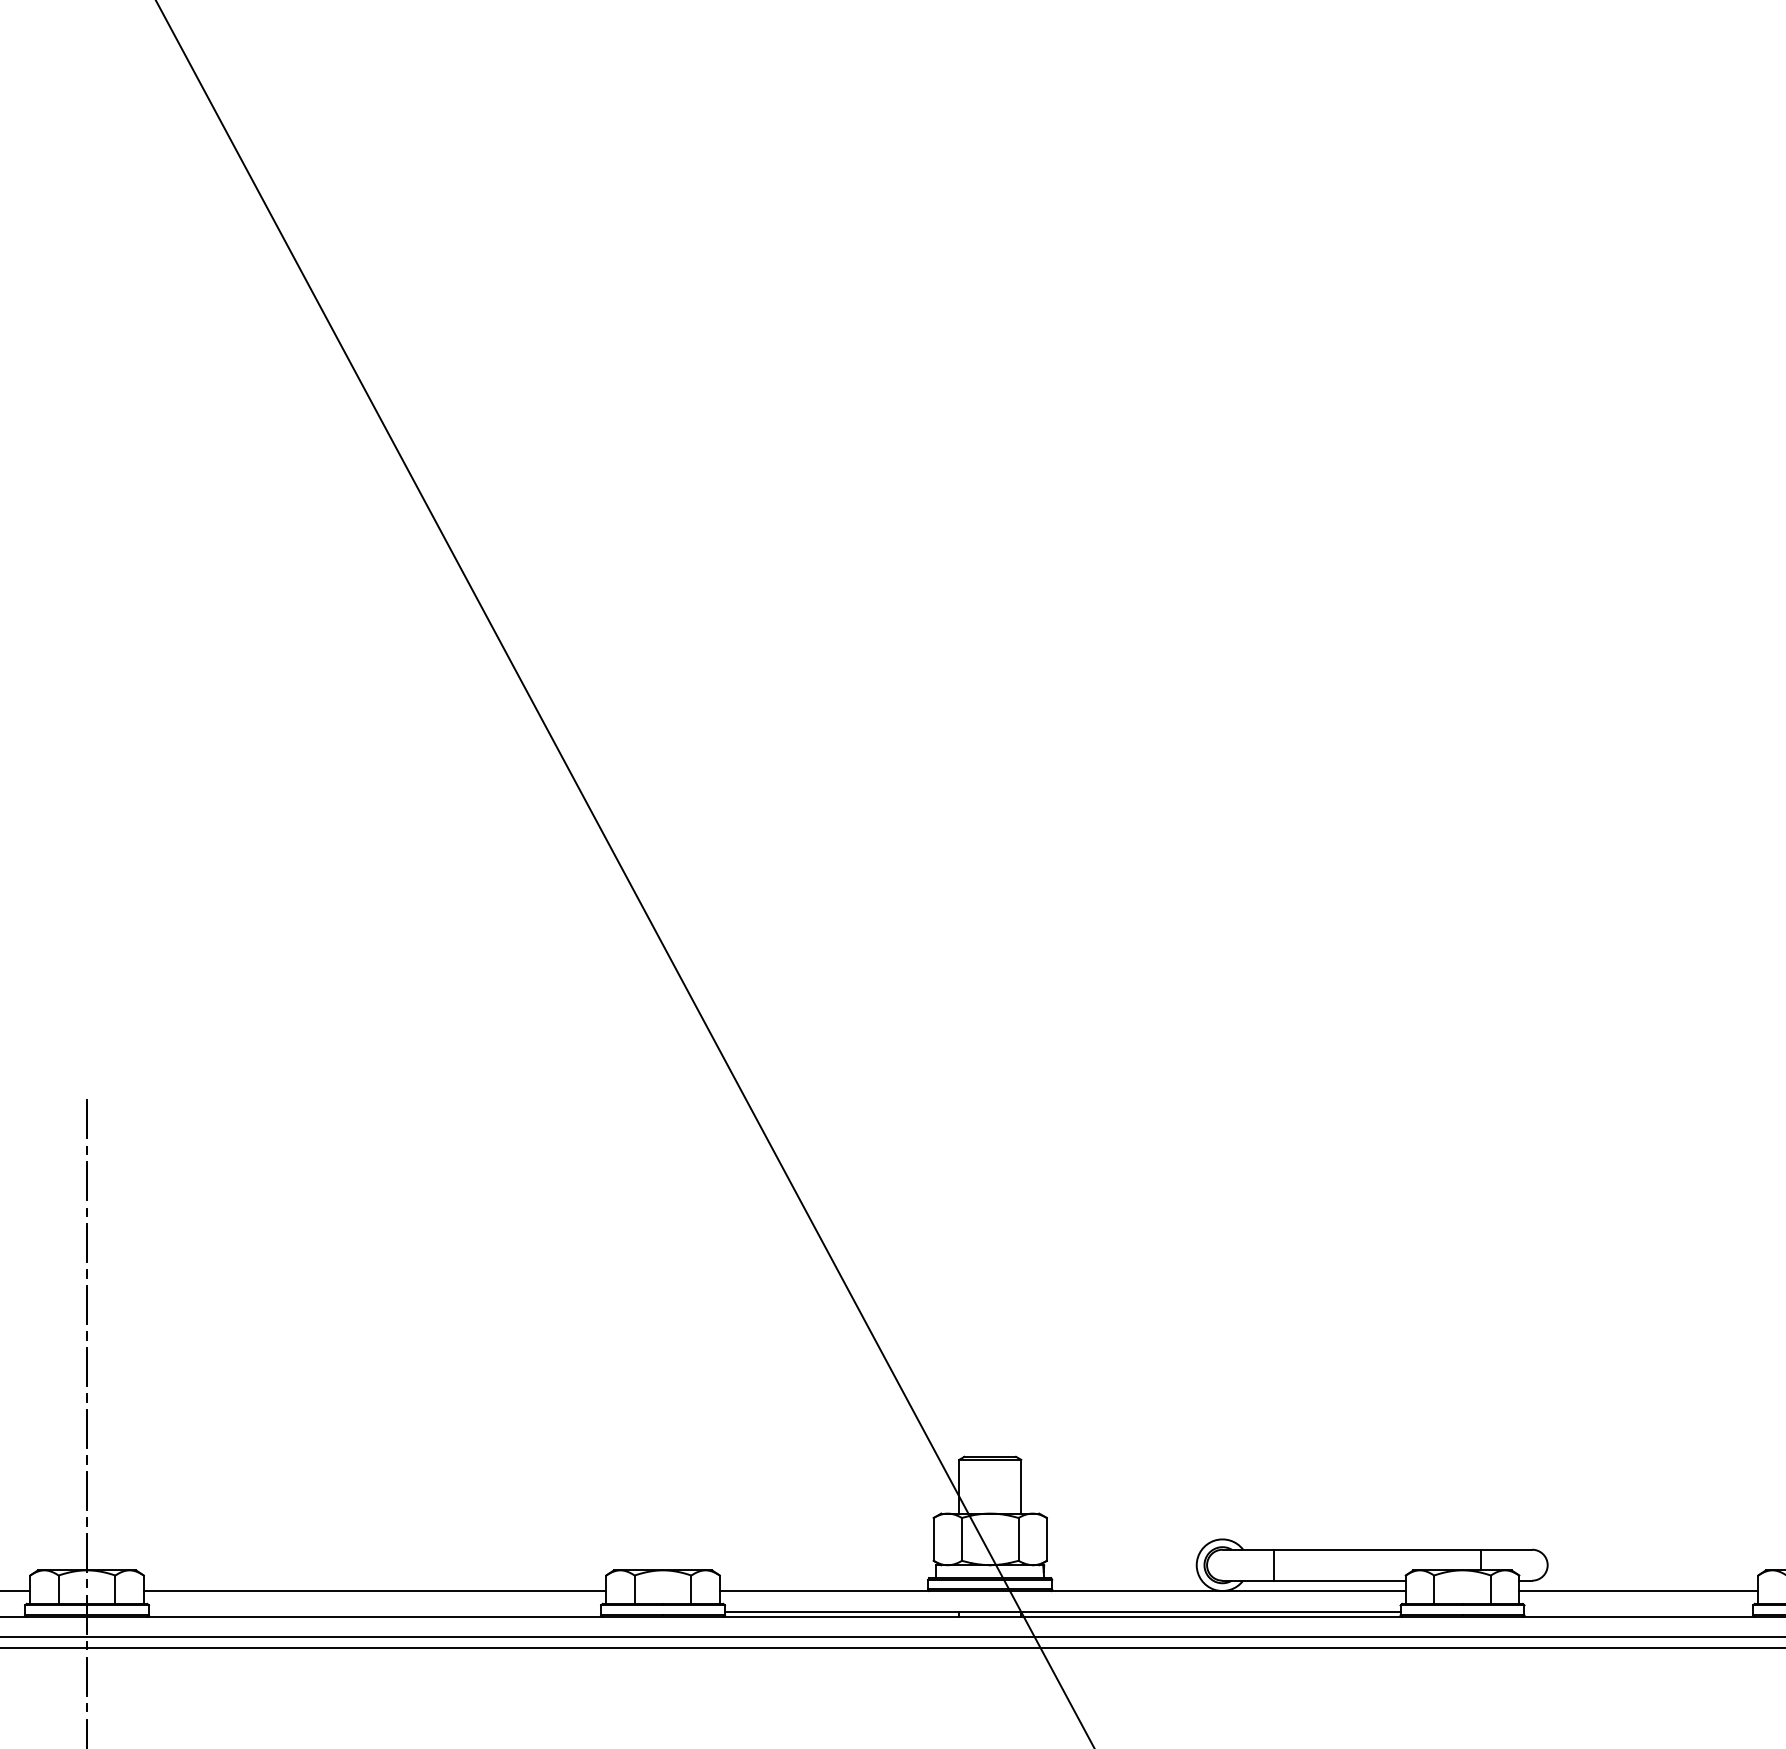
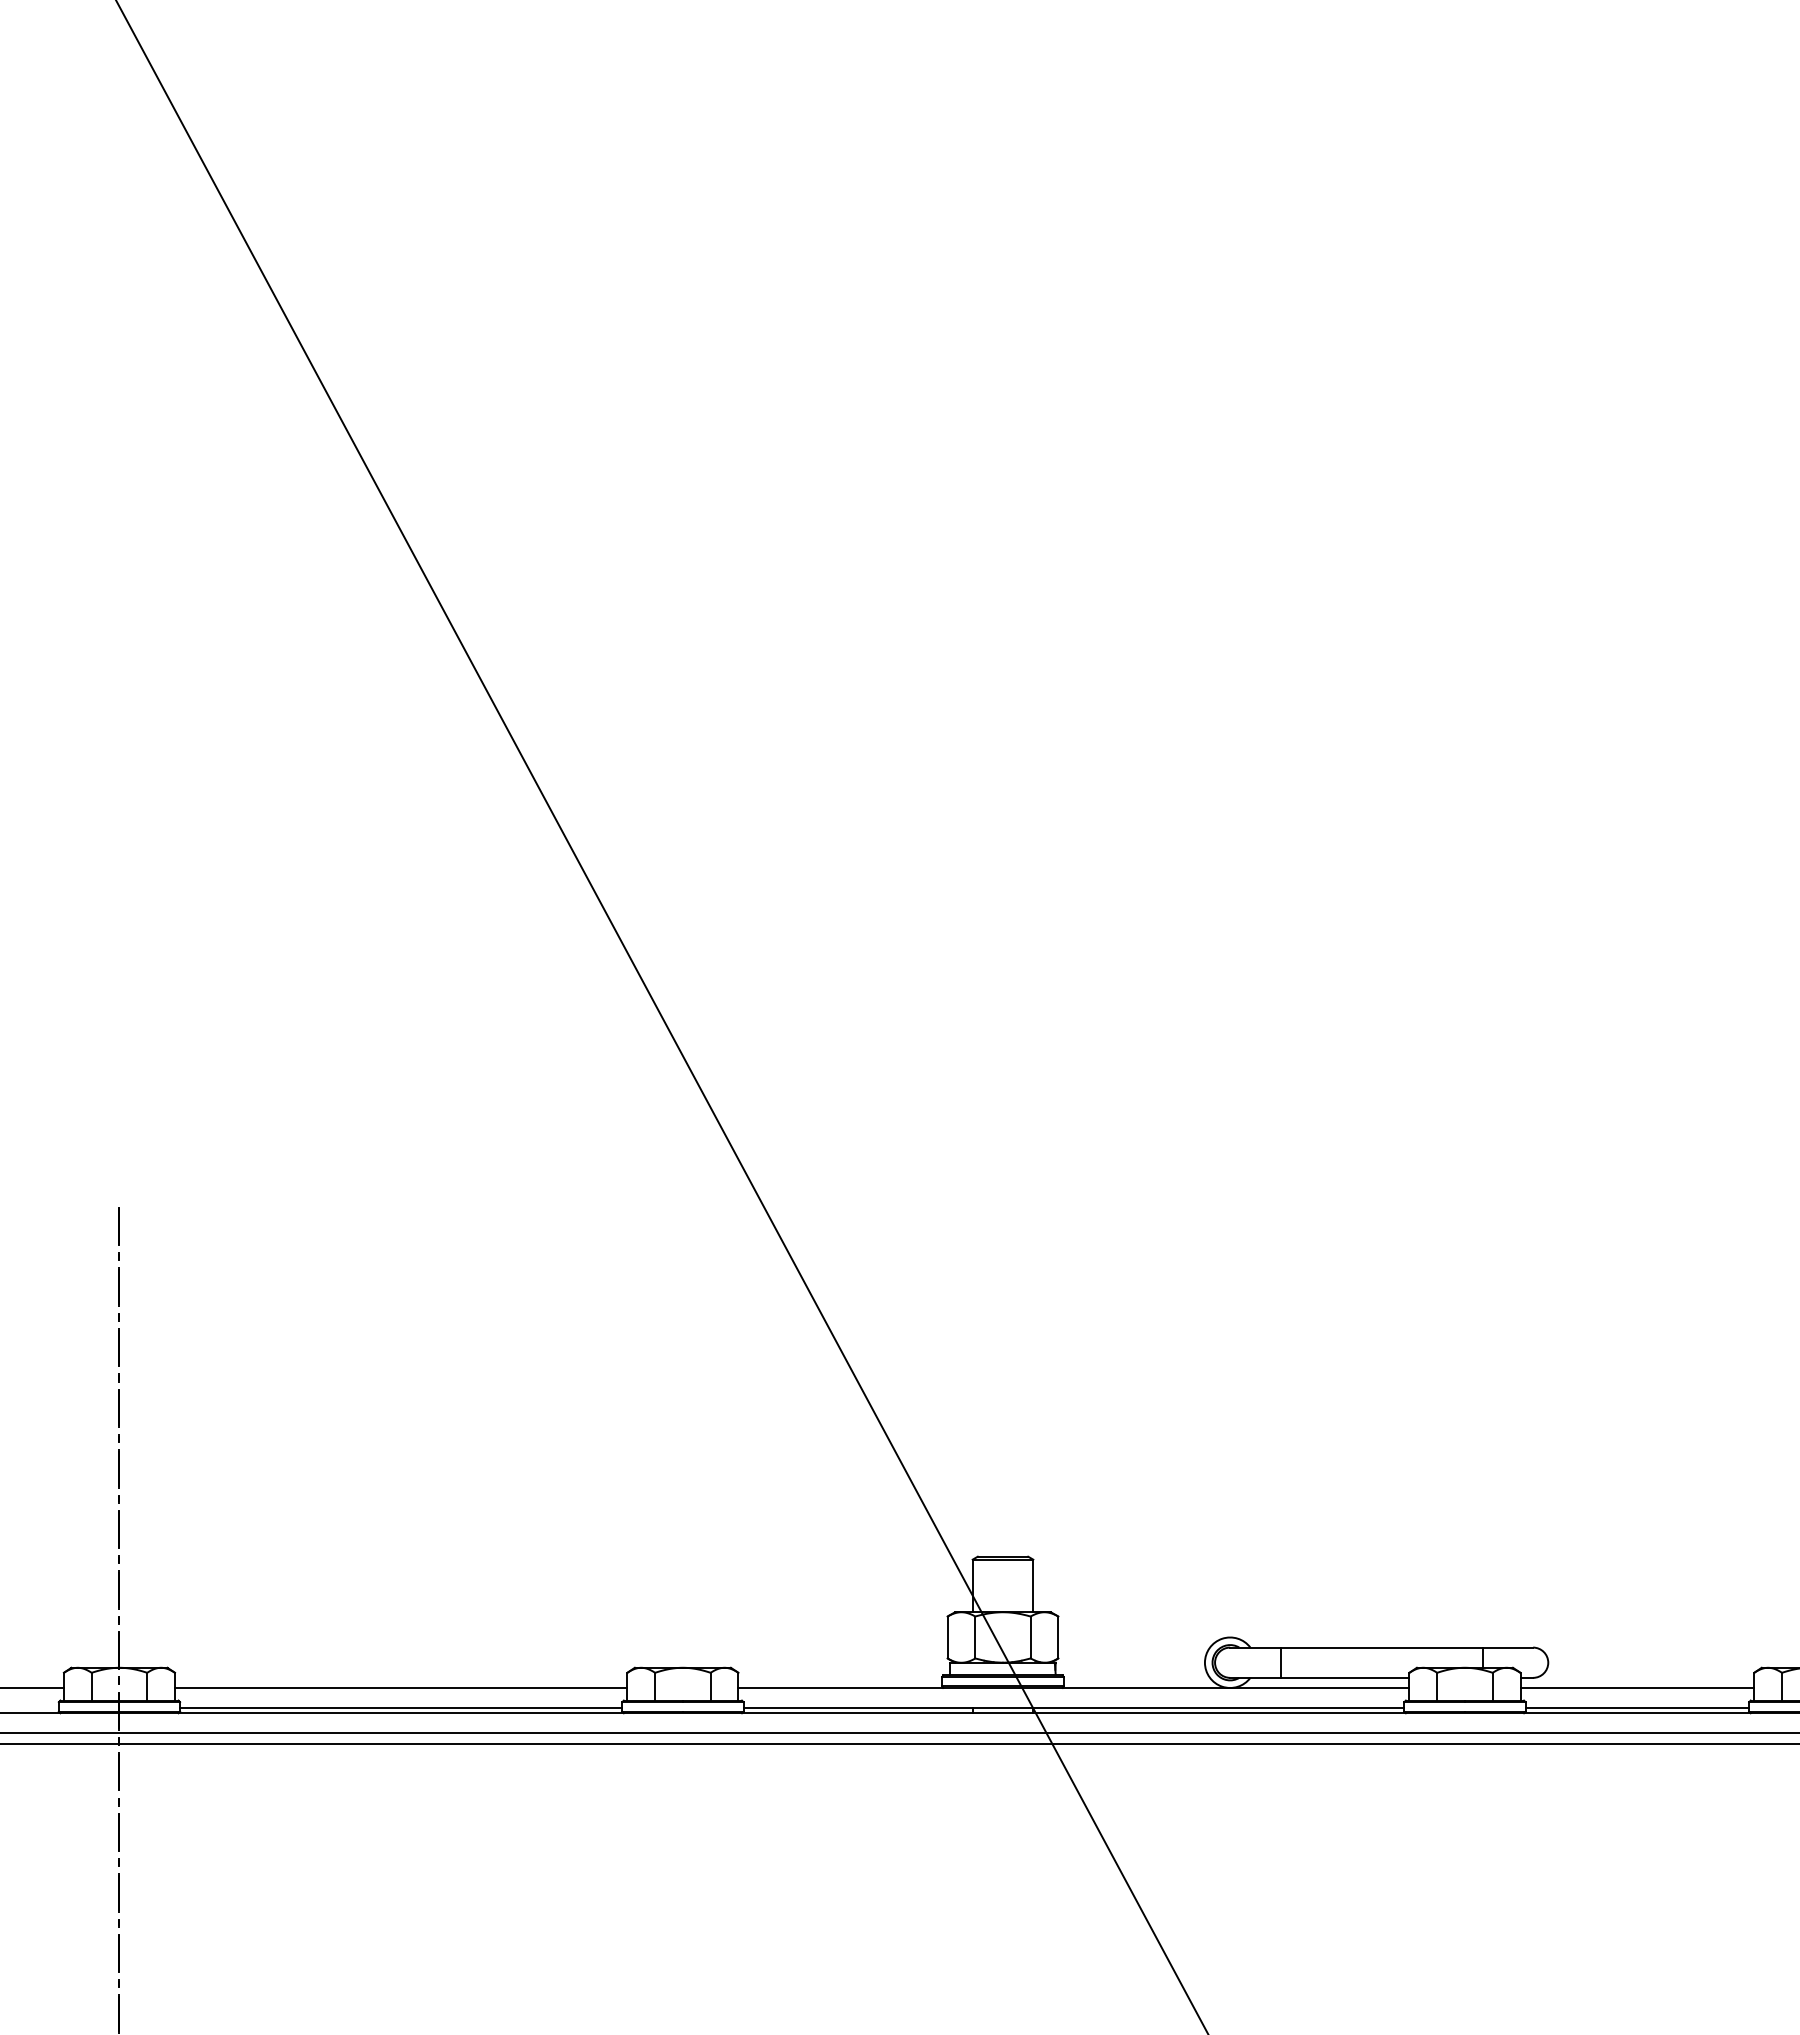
line: (375, 1611) -> (401, 1708), added
line: (1638, 1611) -> (1637, 1708), added

